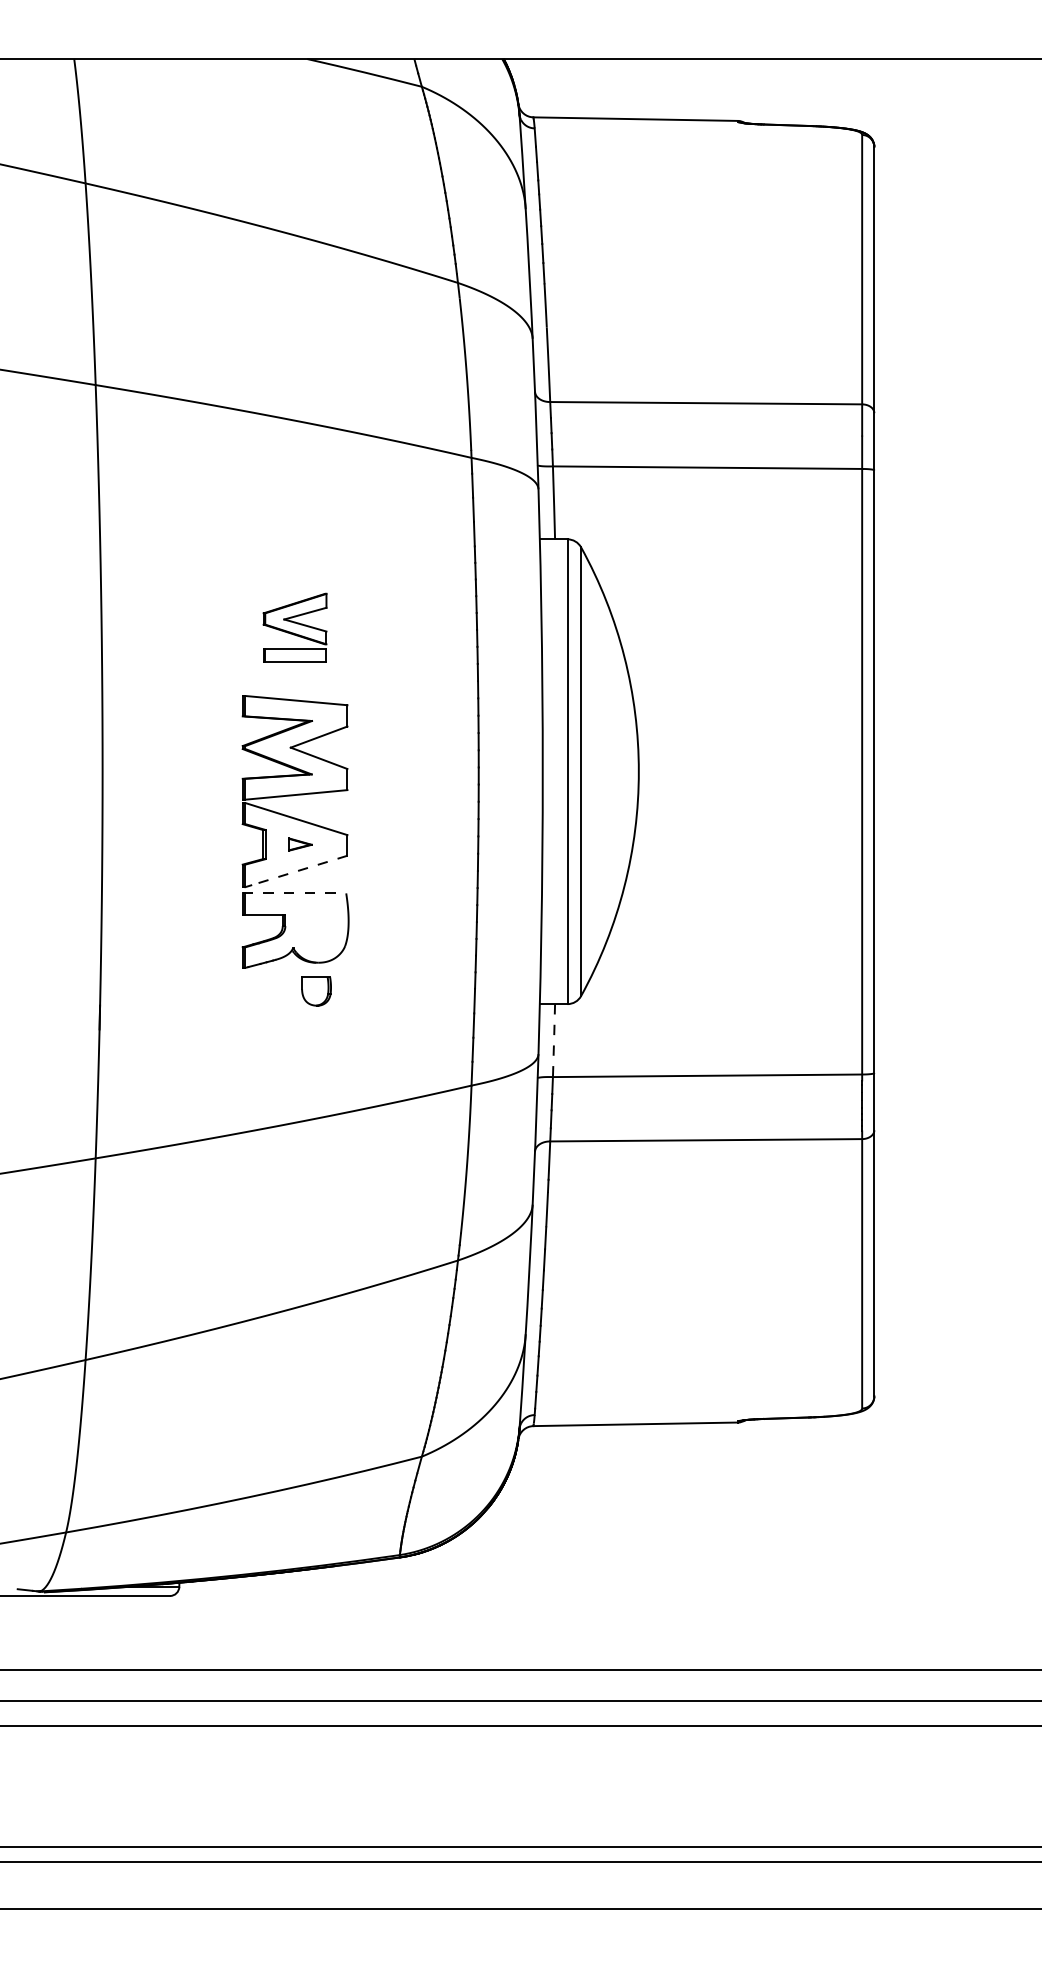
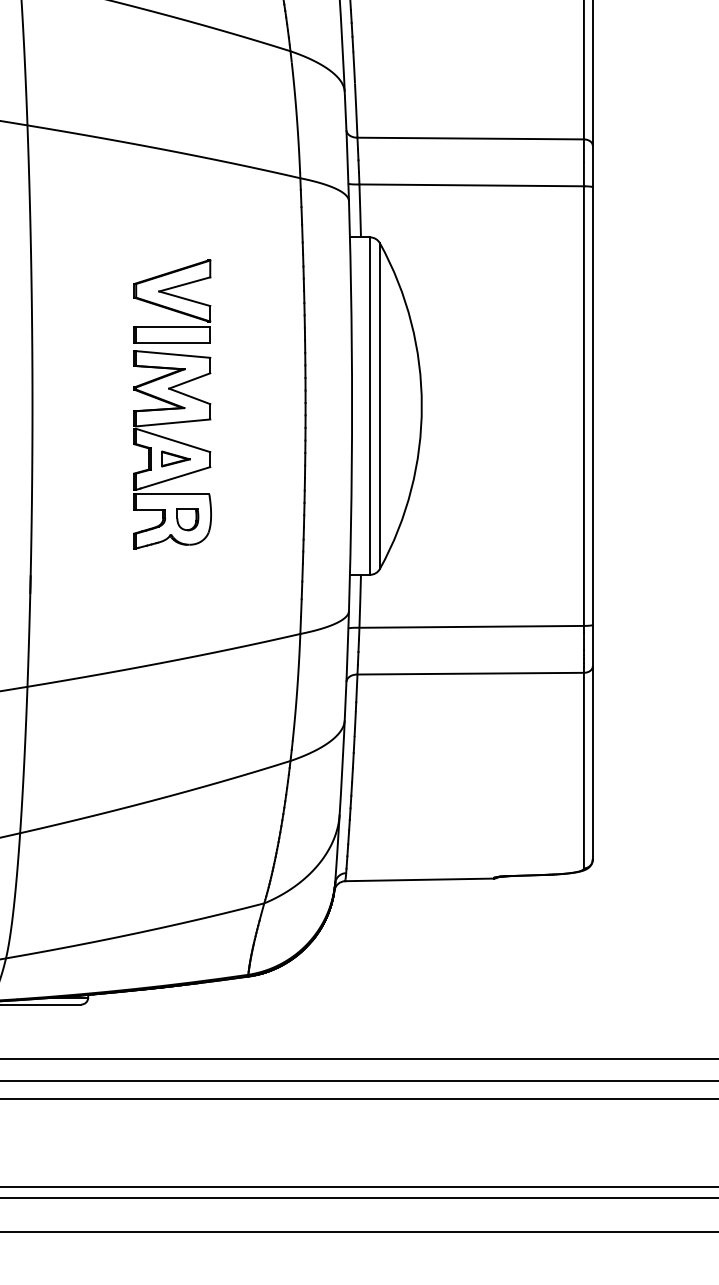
part: (294, 627) -> (171, 301), size x1.67
part: (300, 844) -> (176, 458), size x1.67
line: (298, 870) -> (174, 477), dashed -> solid
line: (294, 893) -> (171, 494), dashed -> solid
part: (316, 991) -> (187, 519), moved
line: (554, 1040) -> (360, 601), dashed -> solid

